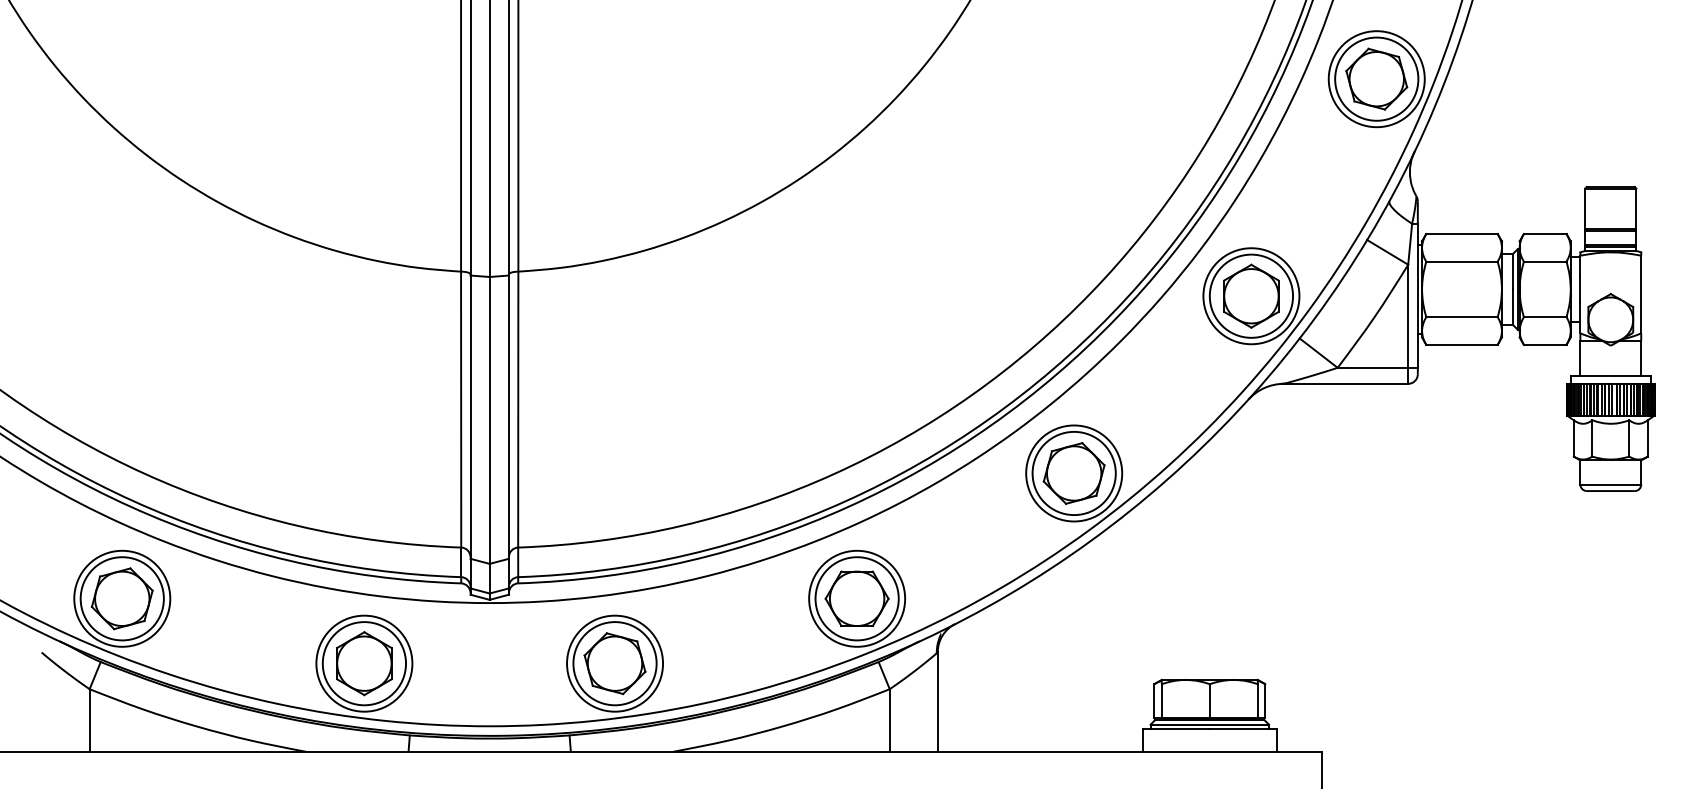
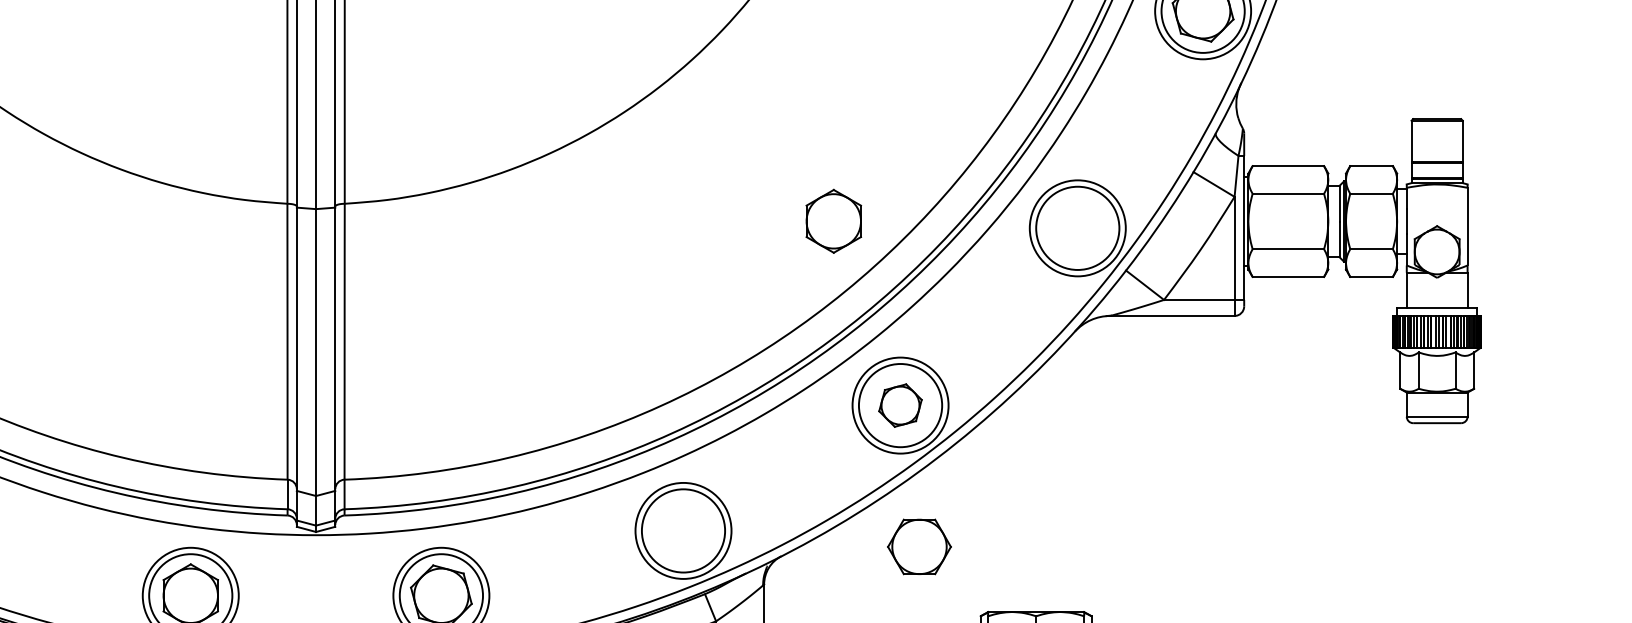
part: (1251, 295) -> (833, 220), moved
part: (1073, 473) -> (899, 405), size x0.7
part: (856, 598) -> (918, 546), moved

